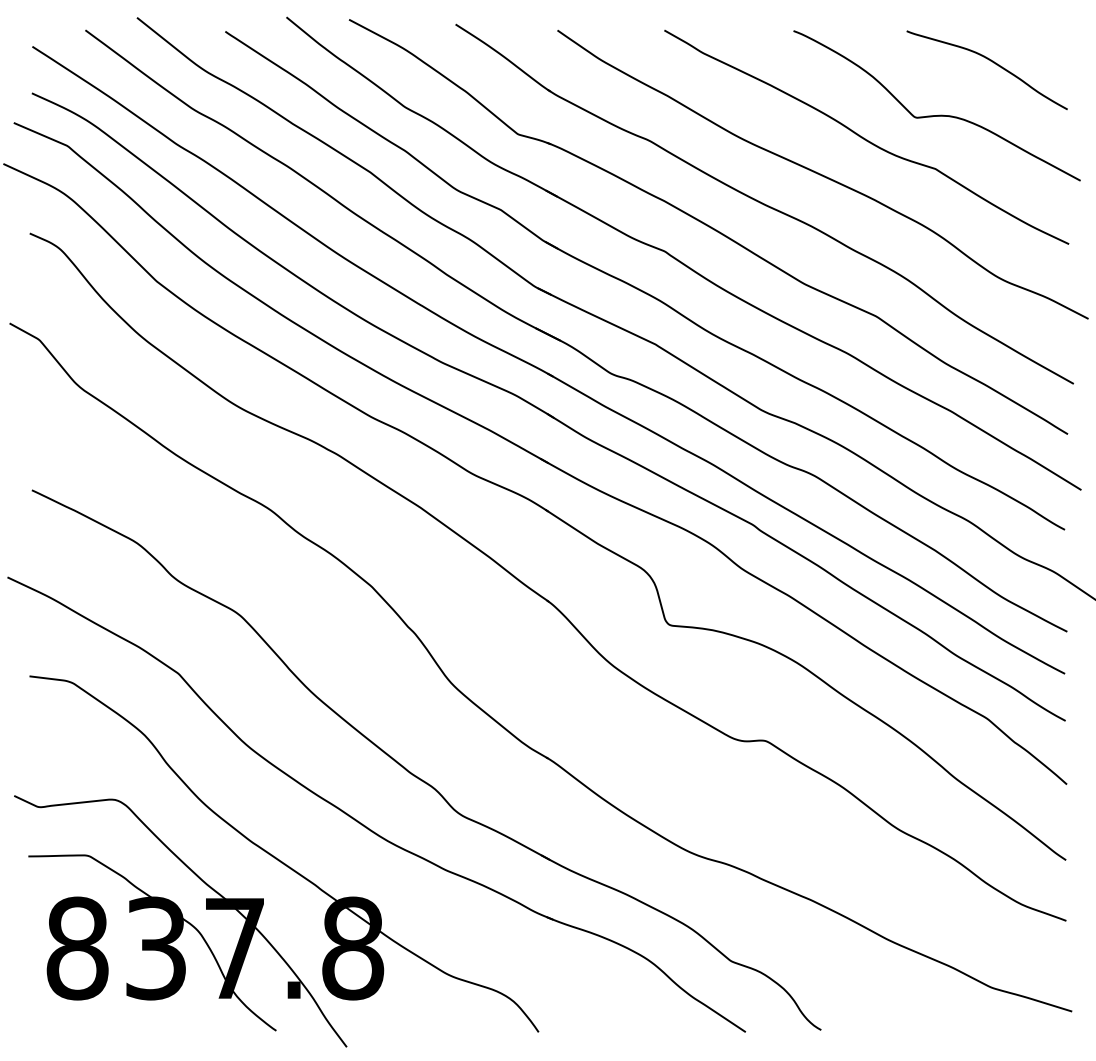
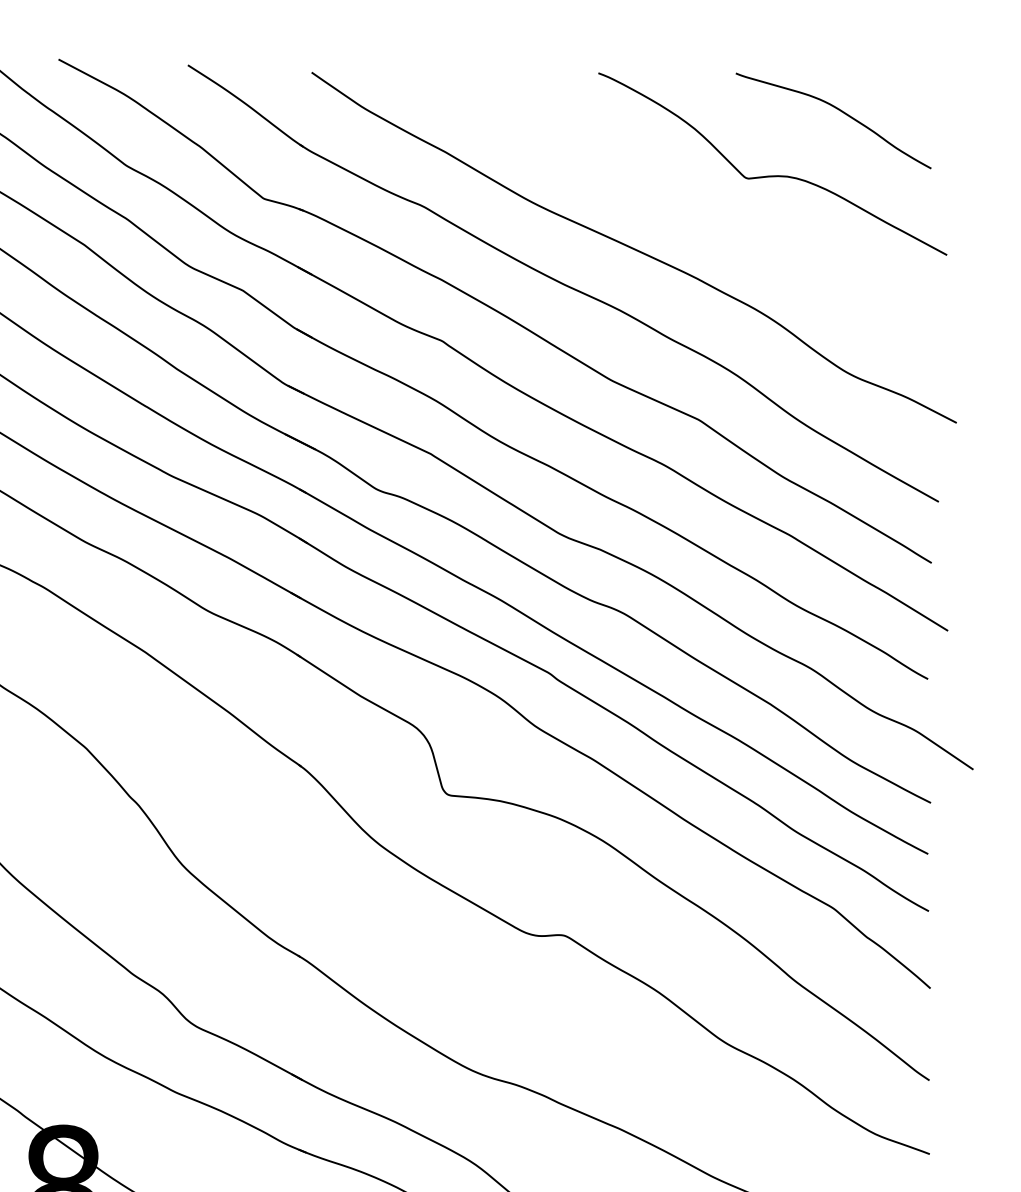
curve: (864, 137) -> (684, 202), removed

